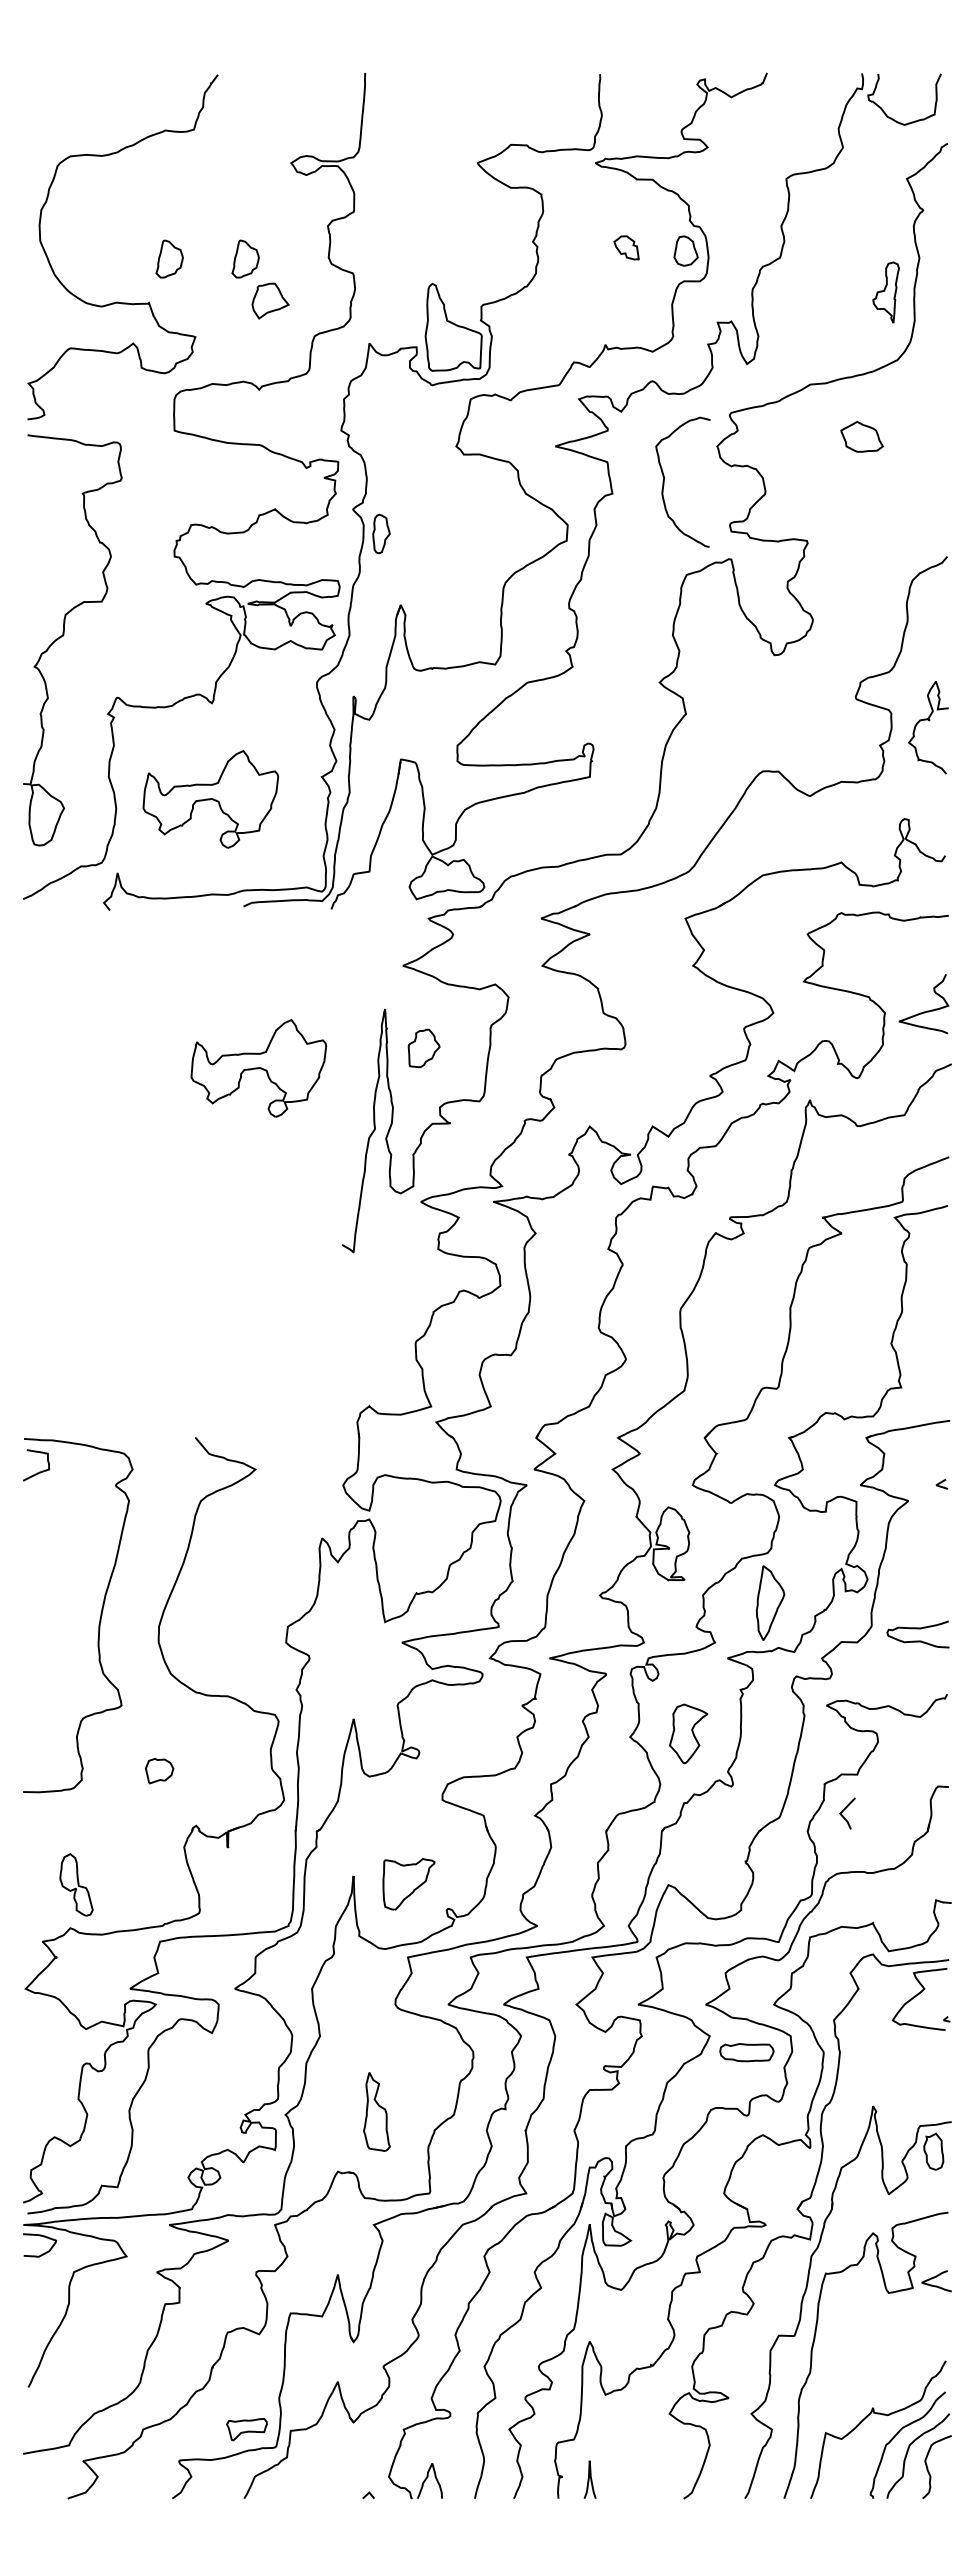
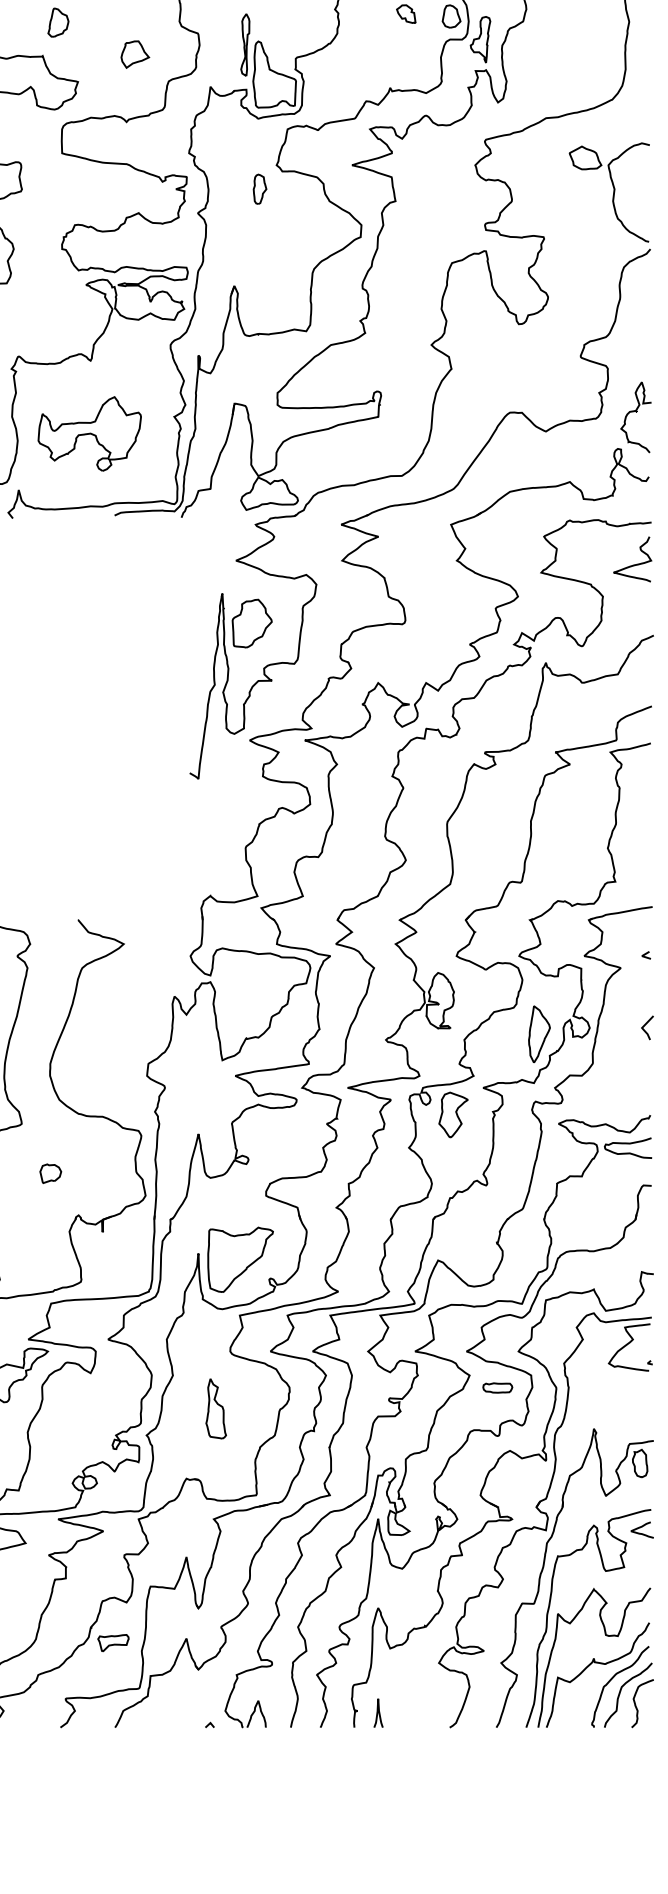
part: (245, 258) -> (116, 22), removed
part: (414, 288) -> (244, 45), added
part: (885, 292) -> (480, 39), moved
curve: (664, 481) -> (614, 191), moved
part: (381, 533) -> (260, 188), moved
curve: (929, 721) -> (636, 412), moved
curve: (926, 1010) -> (634, 564), moved
part: (423, 1048) -> (251, 623), size x1.67
part: (258, 1068) -> (126, 638), removed
part: (770, 1602) -> (539, 1033), moved
curve: (917, 1629) -> (627, 1144), moved
part: (688, 1733) -> (453, 1114), moved
curve: (844, 1810) -> (645, 1025), moved
part: (408, 1884) -> (240, 1260), size x1.67
part: (746, 2052) -> (497, 1387), size x0.71
part: (376, 2111) -> (215, 1408), moved
curve: (934, 2278) -> (640, 1528), moved
curve: (889, 2378) -> (606, 1636), added
part: (246, 2429) -> (113, 1642), moved

